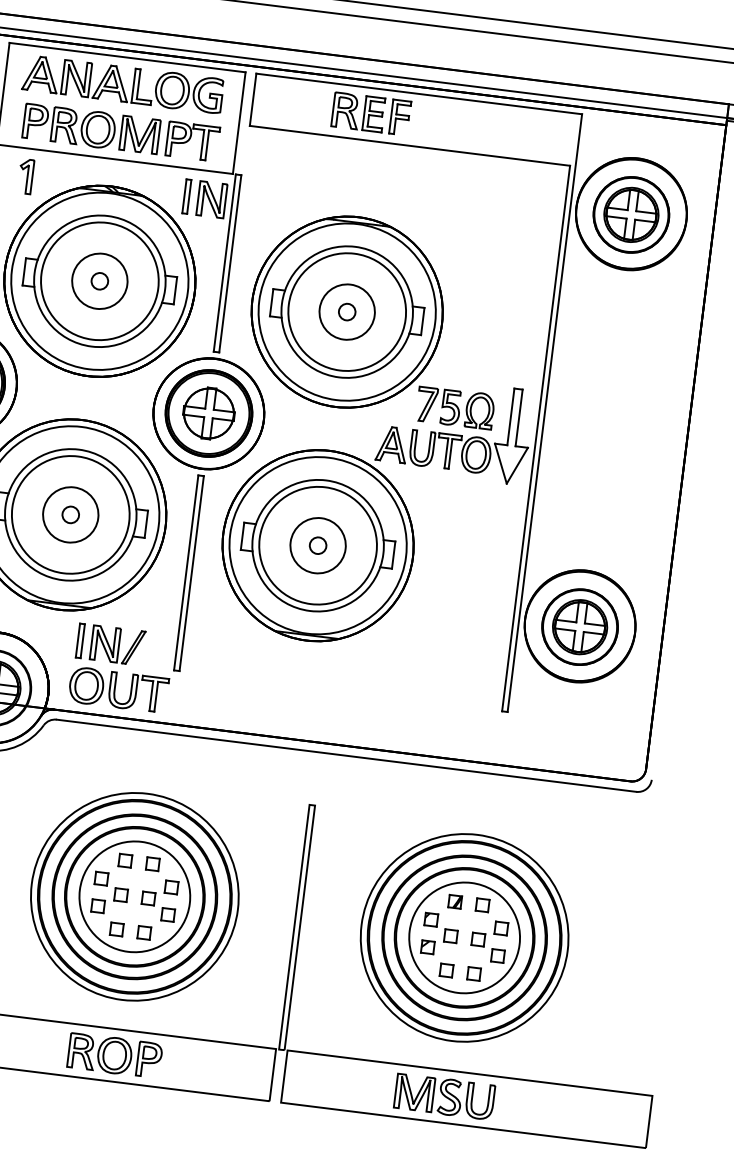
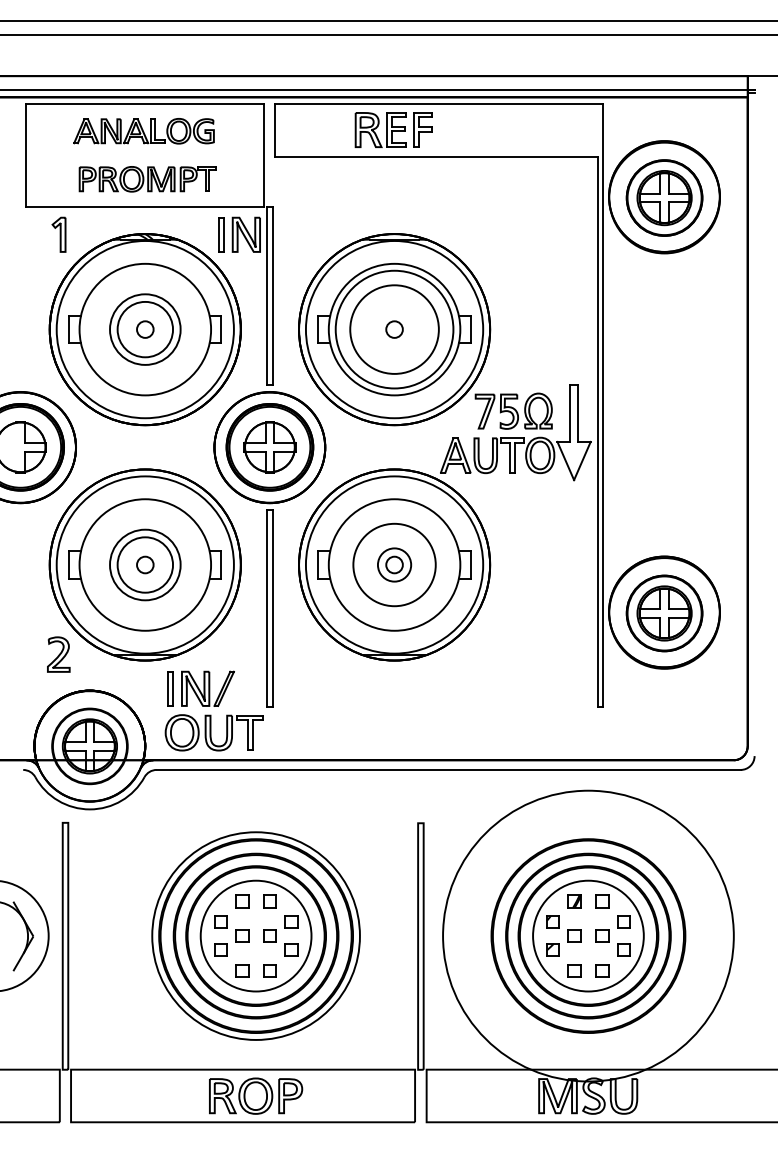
part: (122, 83) -> (143, 130), size x0.7
part: (120, 131) -> (147, 178), size x0.7
circle: (100, 281) -> (145, 329), size x0.6
circle: (347, 311) -> (394, 329), size x1.6
circle: (71, 514) -> (145, 564), size x0.6
circle: (318, 545) -> (394, 564), size x0.6
circle: (318, 545) -> (394, 564), size x0.7
circle: (464, 937) -> (588, 935), size x1.4

